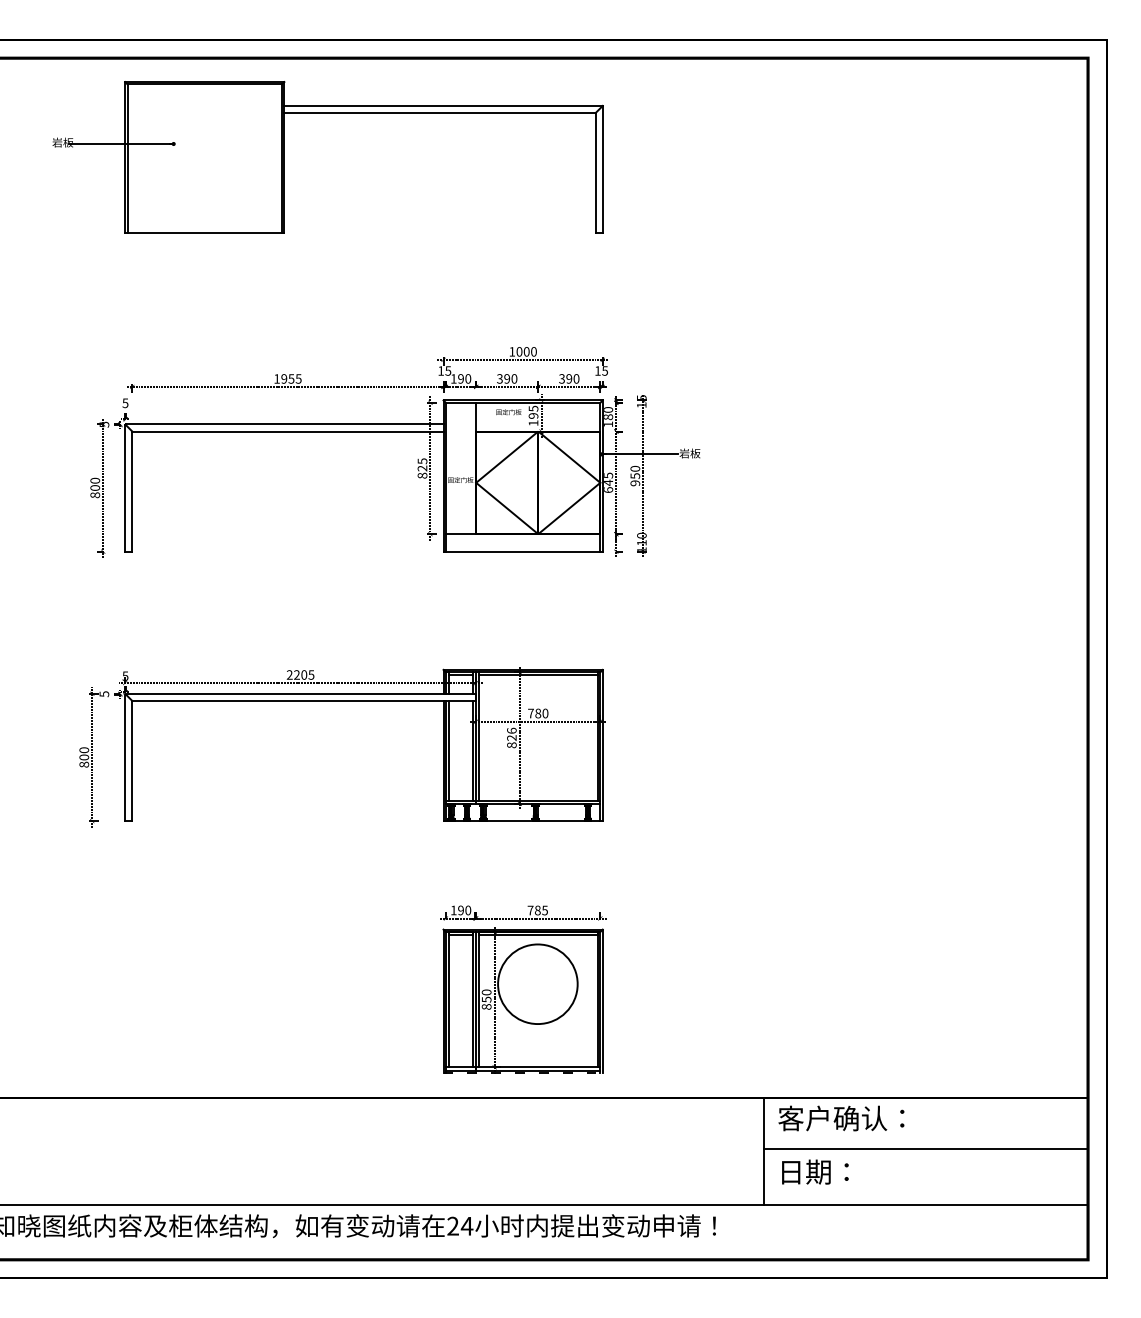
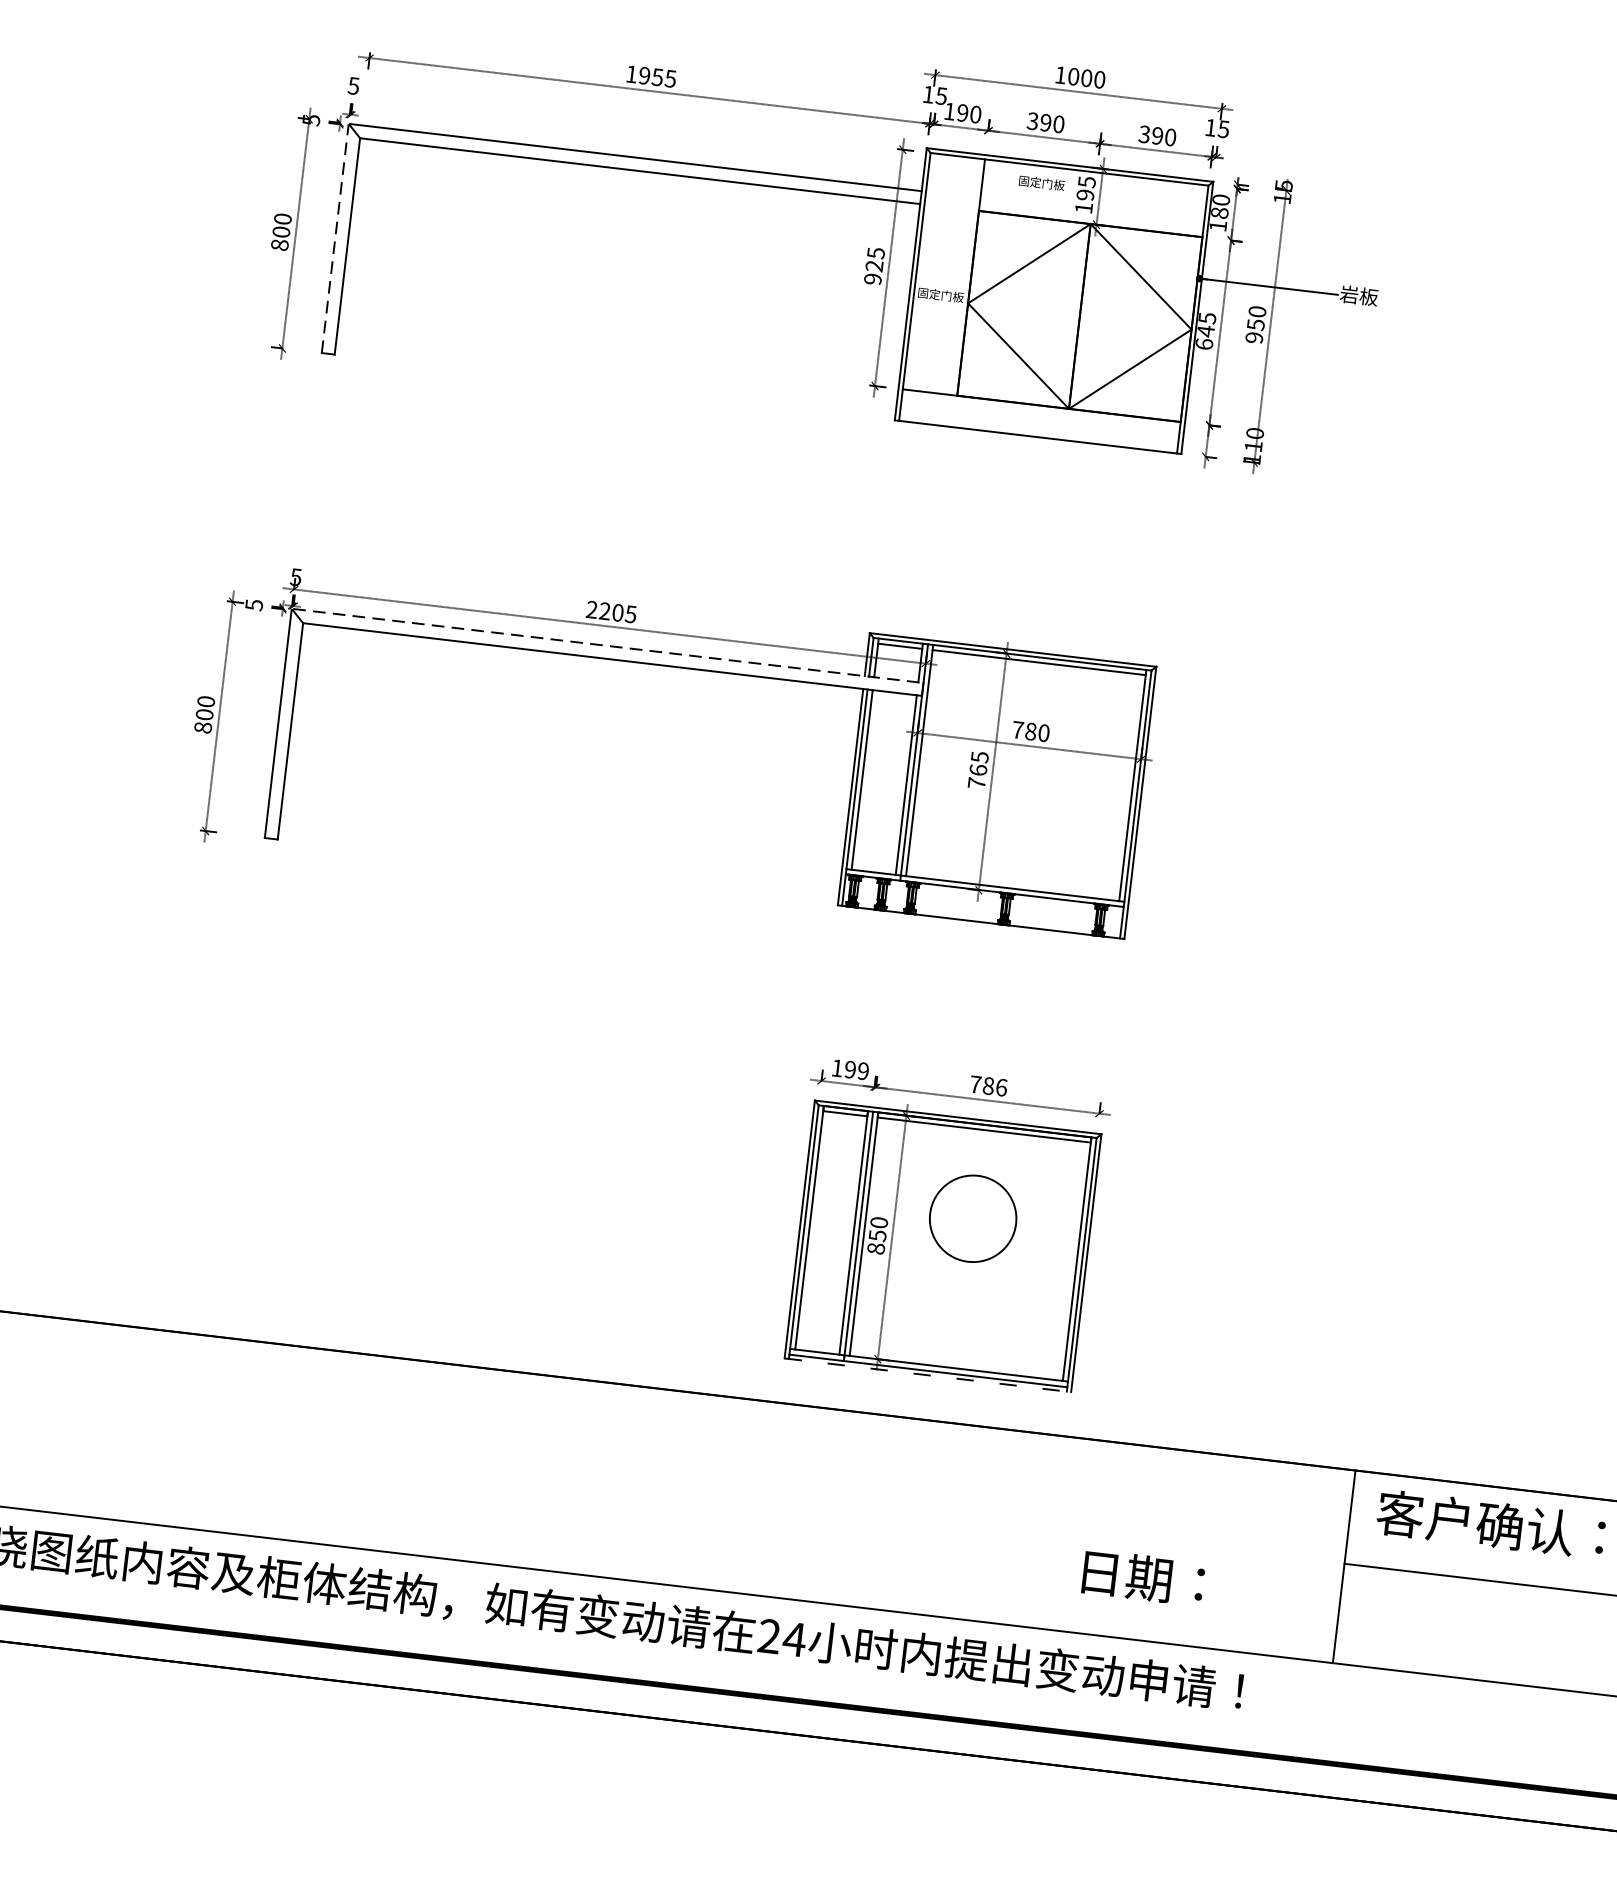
text: (422, 475) -> (873, 278), 825 -> 925
line: (125, 487) -> (335, 237), solid -> dashed
line: (301, 693) -> (609, 645), solid -> dashed
text: (511, 737) -> (977, 769), 826 -> 765
text: (468, 910) -> (863, 1071), 190 -> 199
text: (545, 910) -> (1002, 1087), 785 -> 786
circle: (537, 984) -> (972, 1219), size x0.6
text: (815, 1171) -> (1143, 1576), moved

